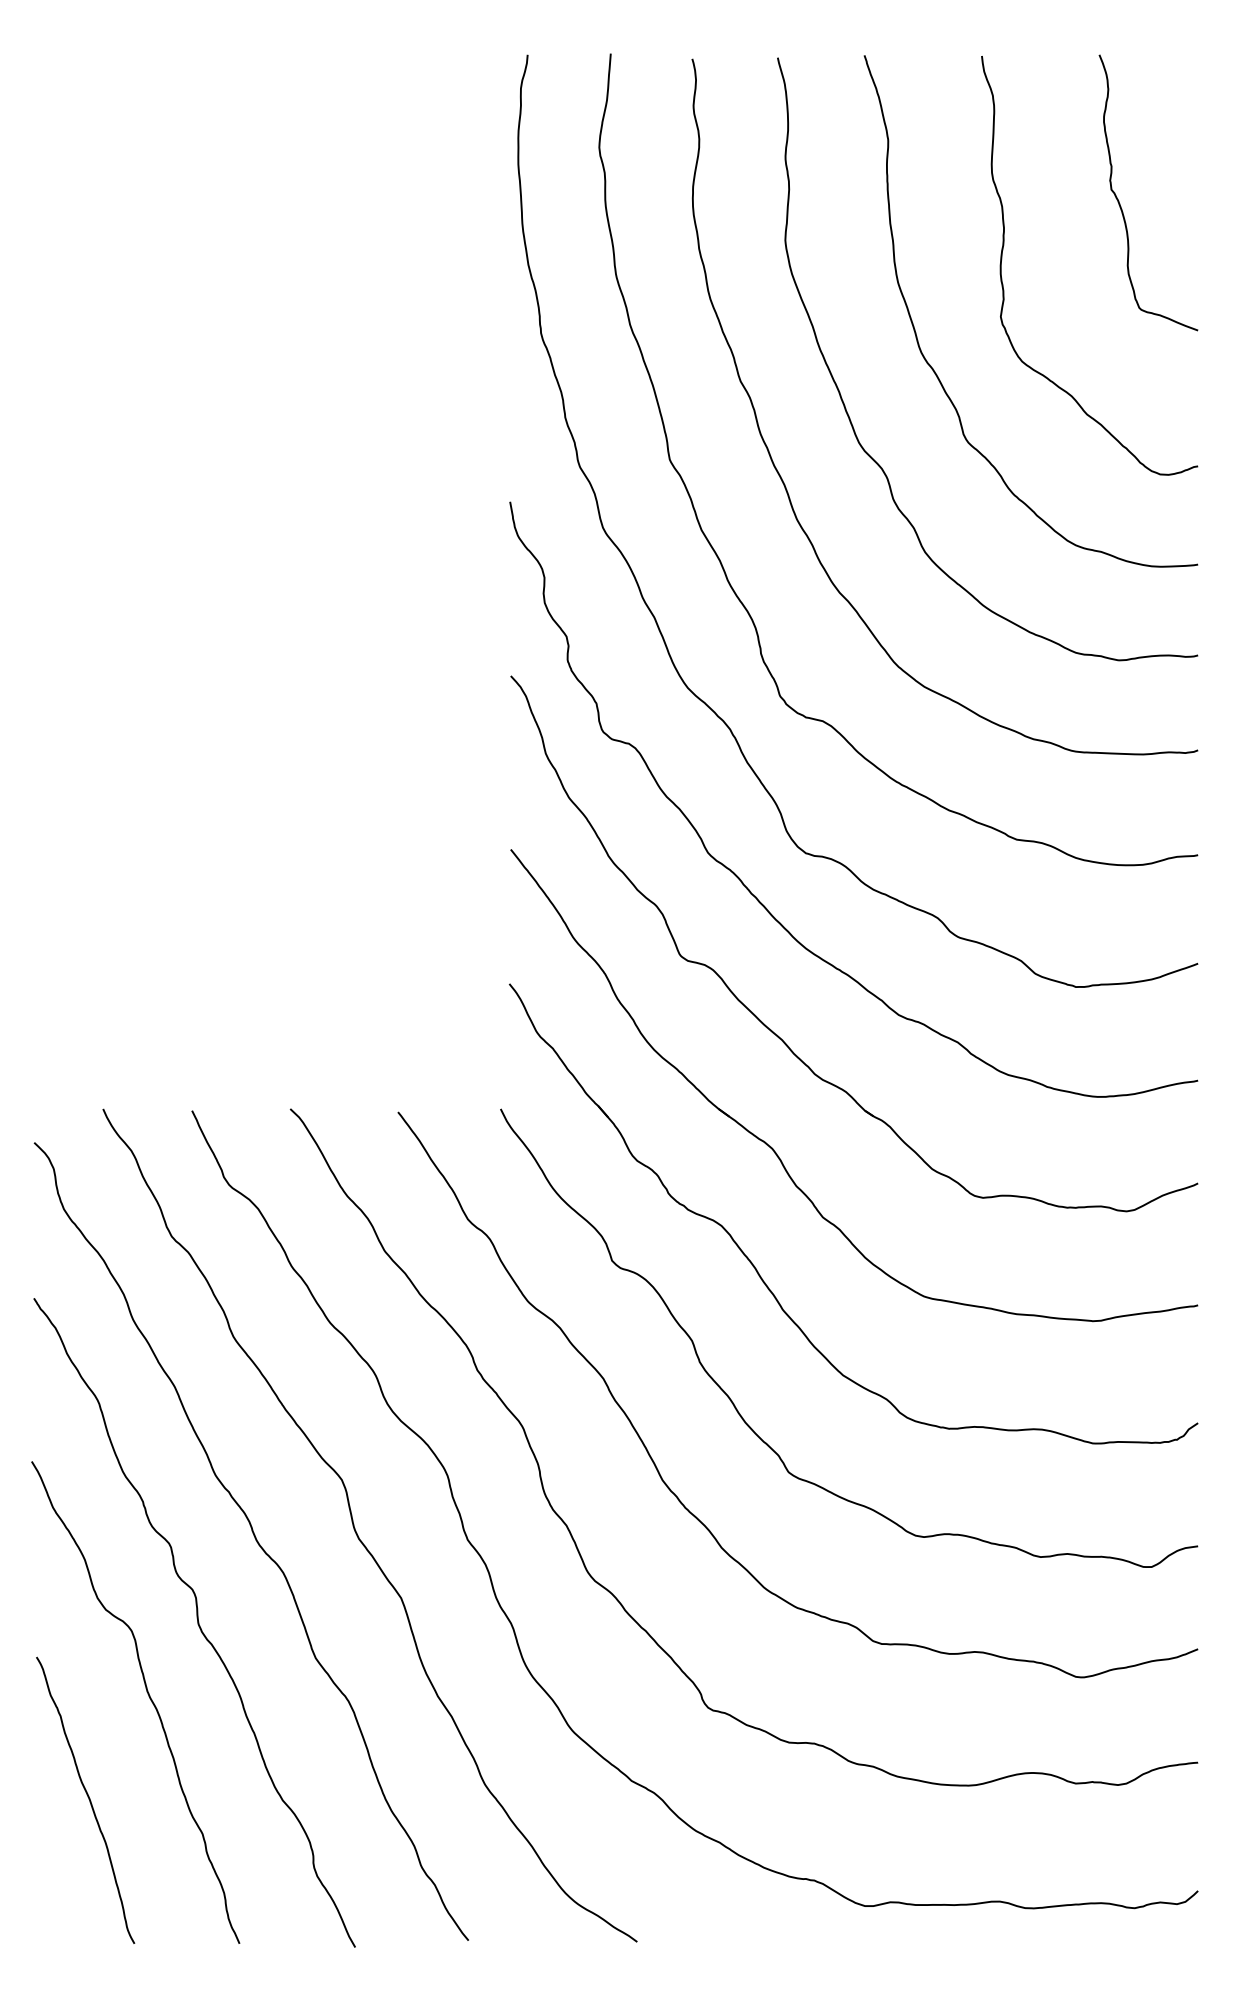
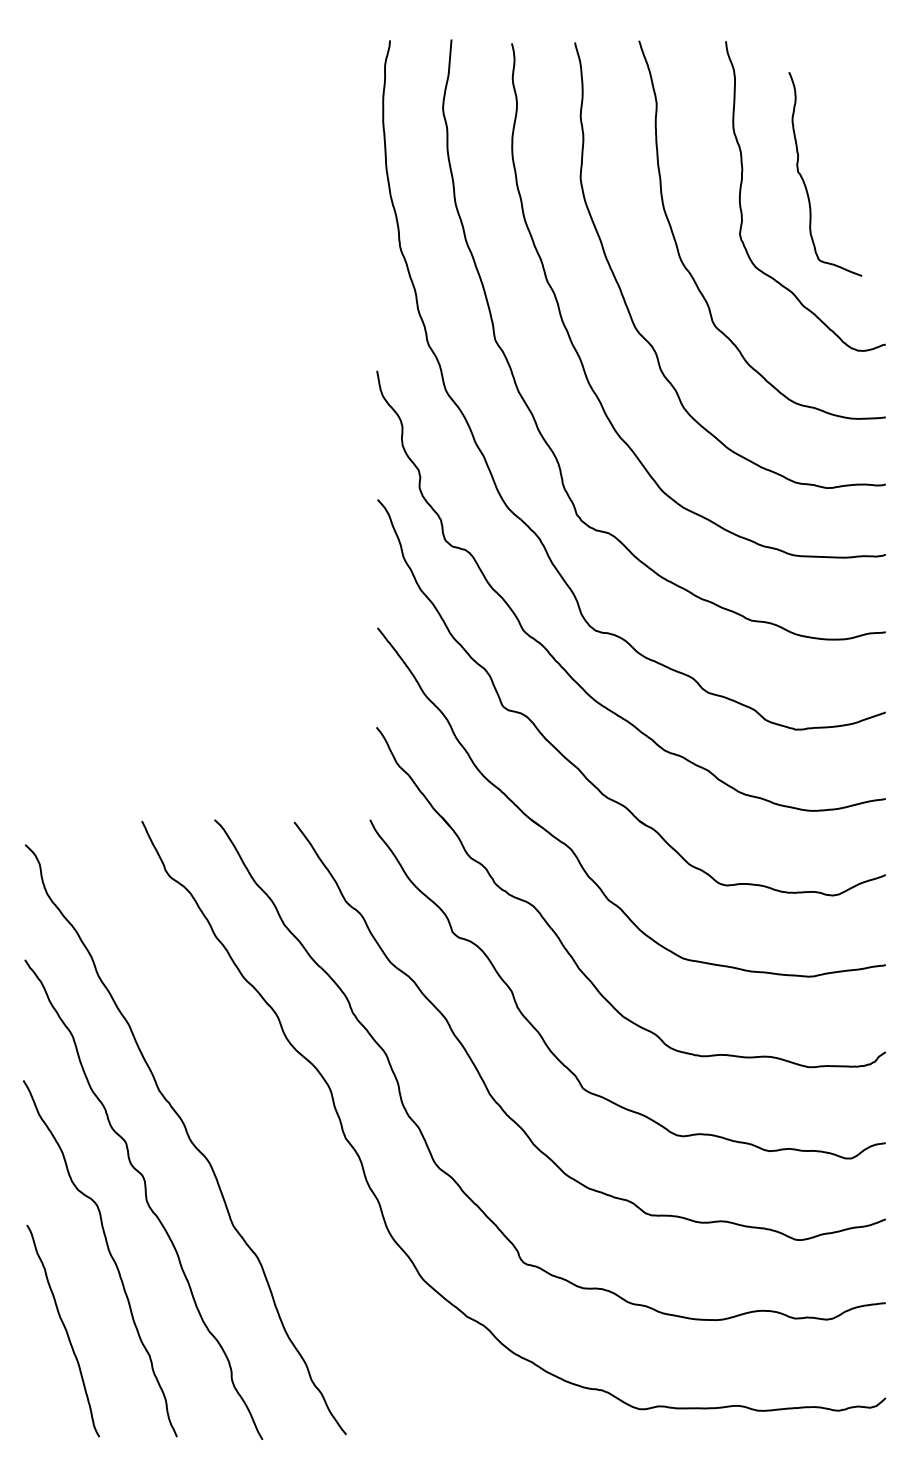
curve: (1120, 203) -> (804, 182), moved
curve: (356, 1530) -> (263, 1131), removed

